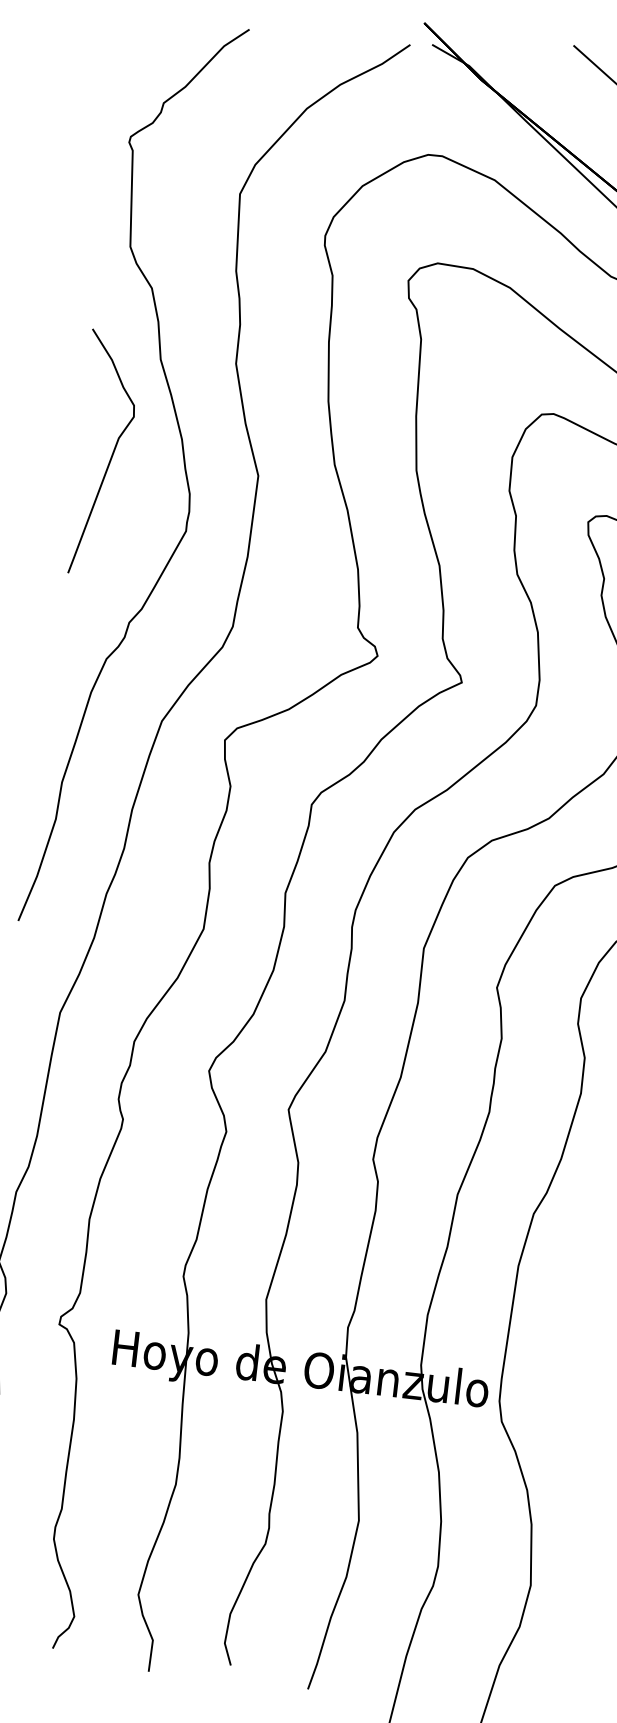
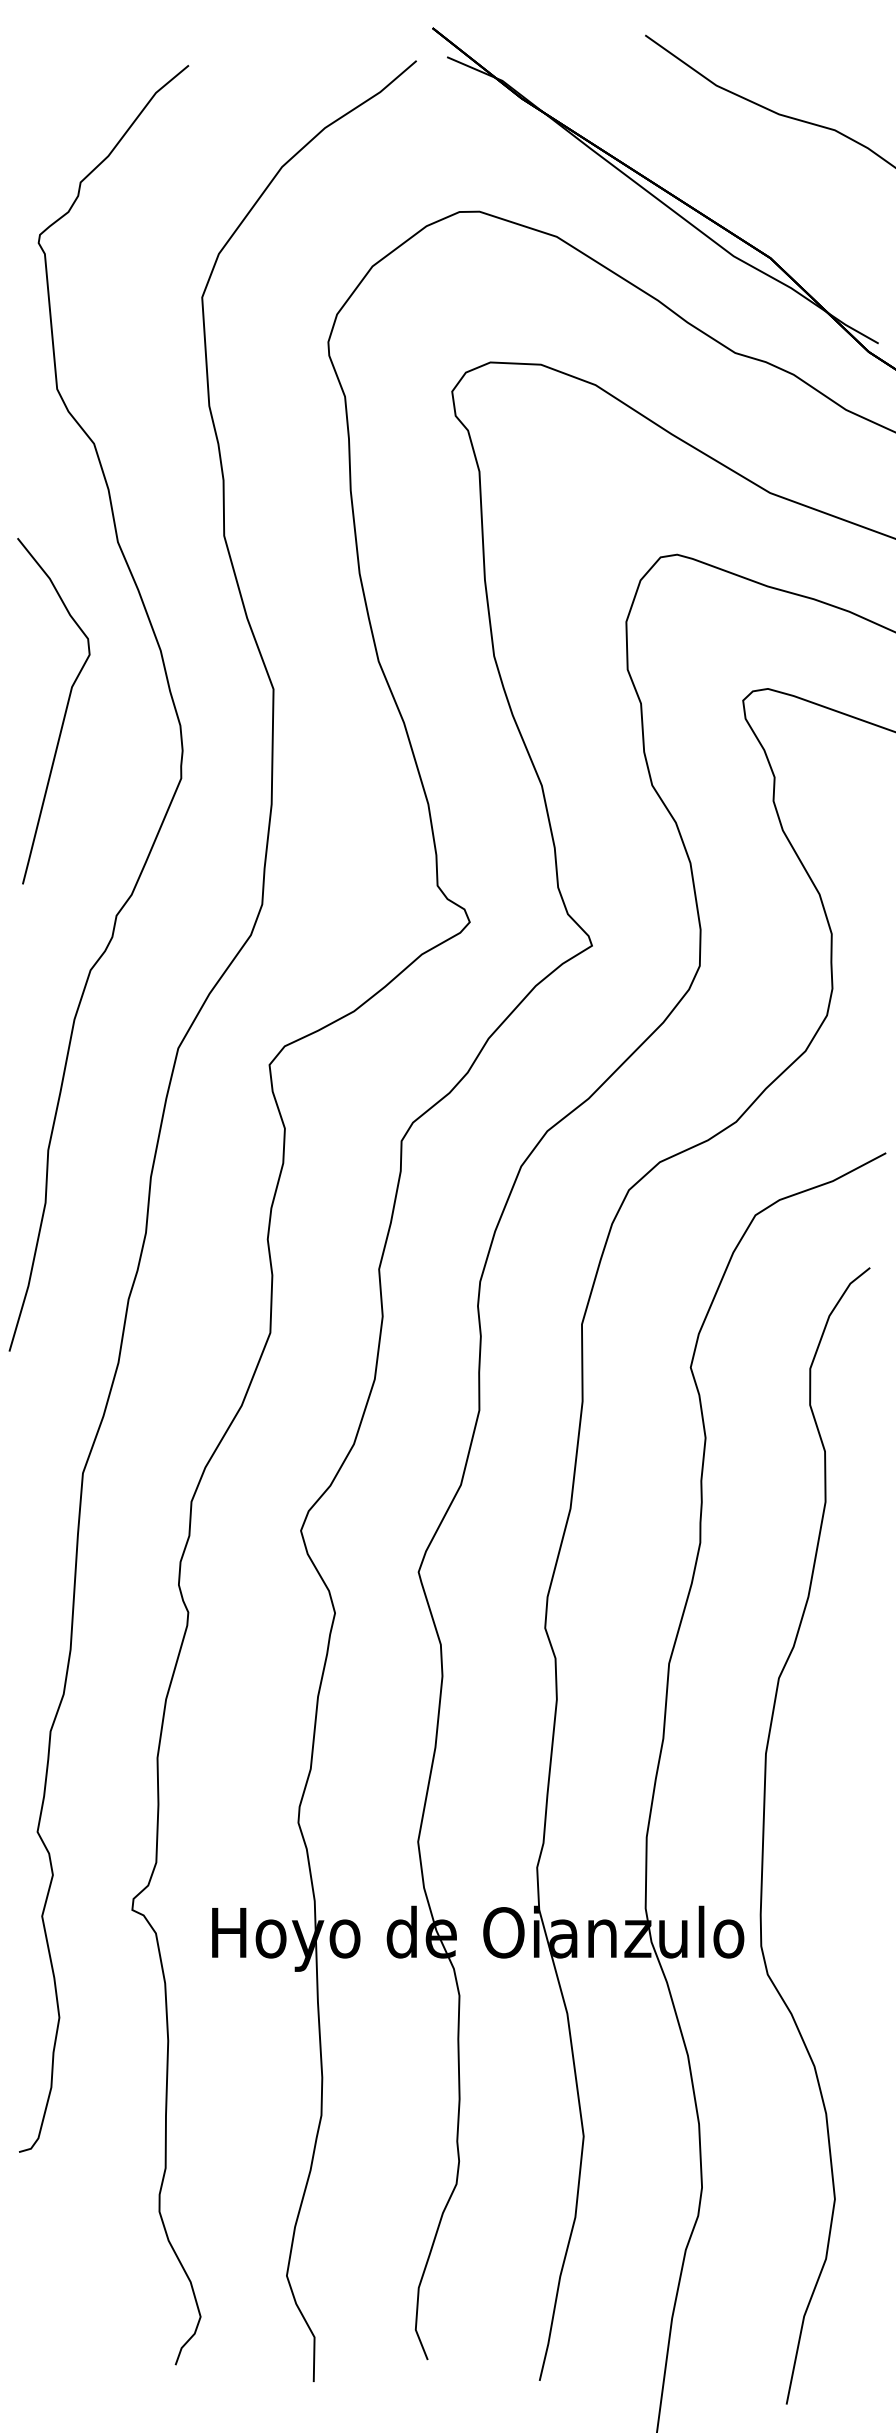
curve: (111, 455) -> (64, 712), moved

